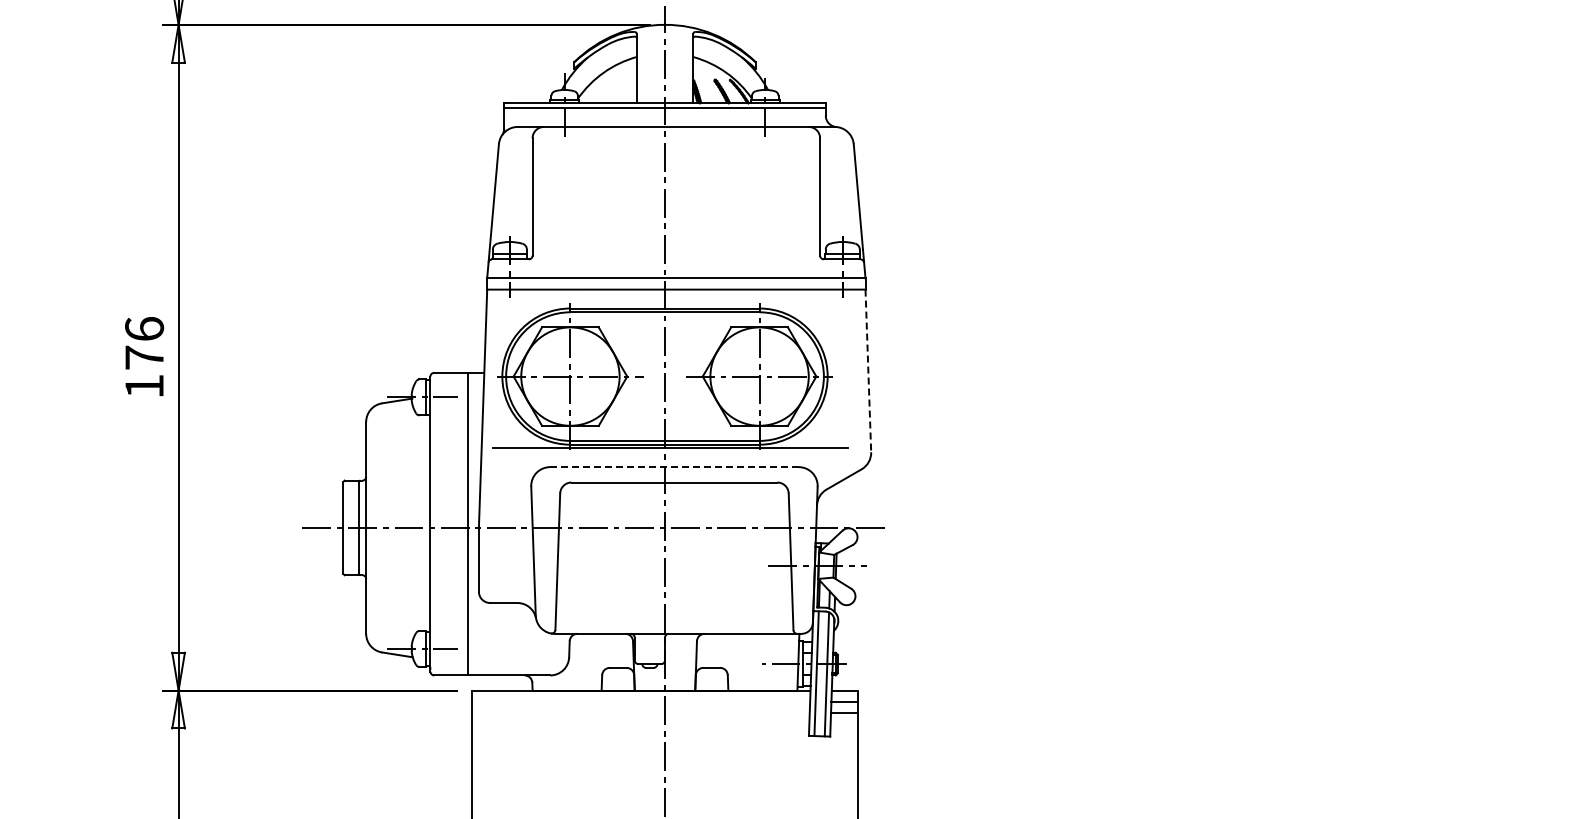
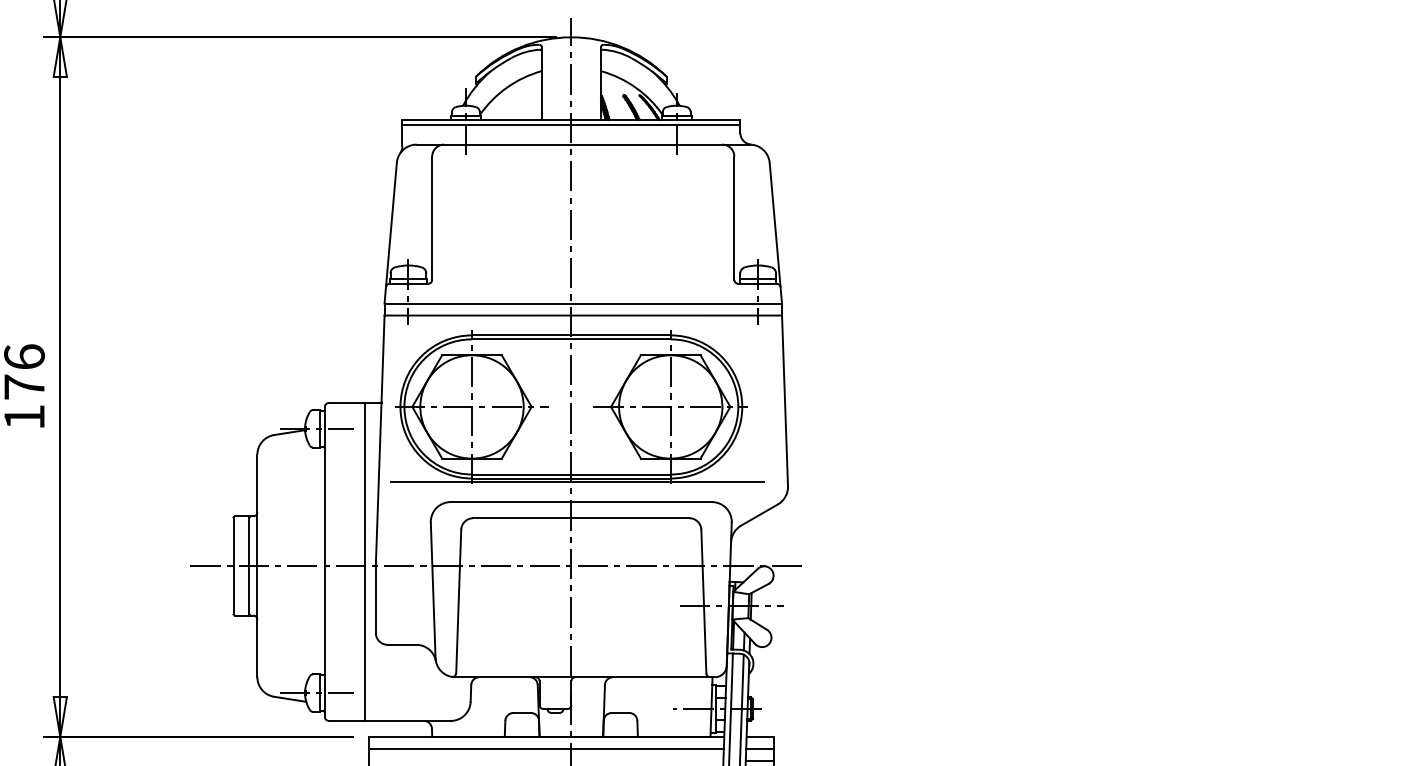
line: (868, 371) -> (785, 401), dashed -> solid
line: (673, 467) -> (580, 502), dashed -> solid
line: (641, 701) -> (546, 748), added

